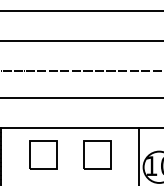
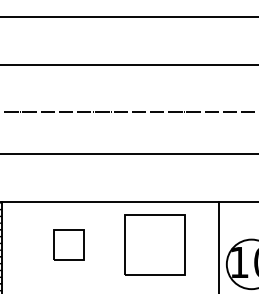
part: (43, 154) -> (68, 244), size x0.7
part: (97, 154) -> (153, 244), size x1.4

